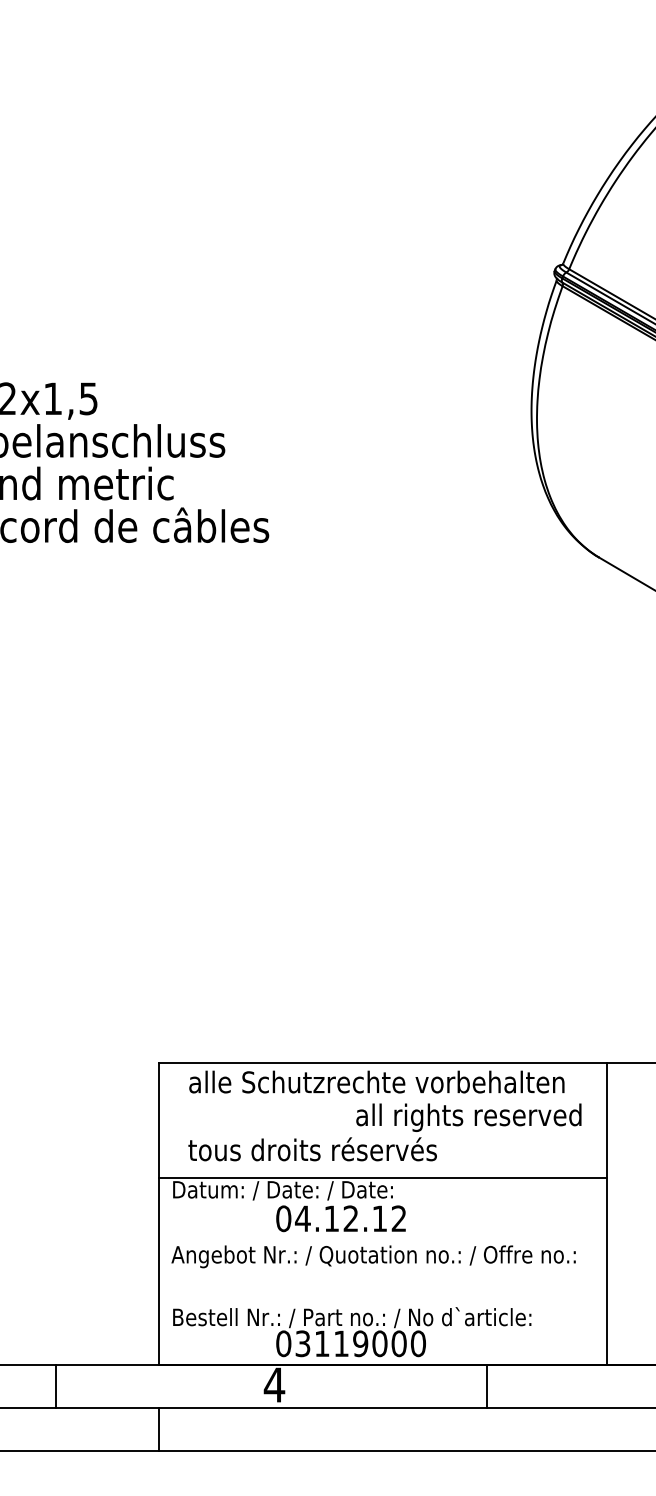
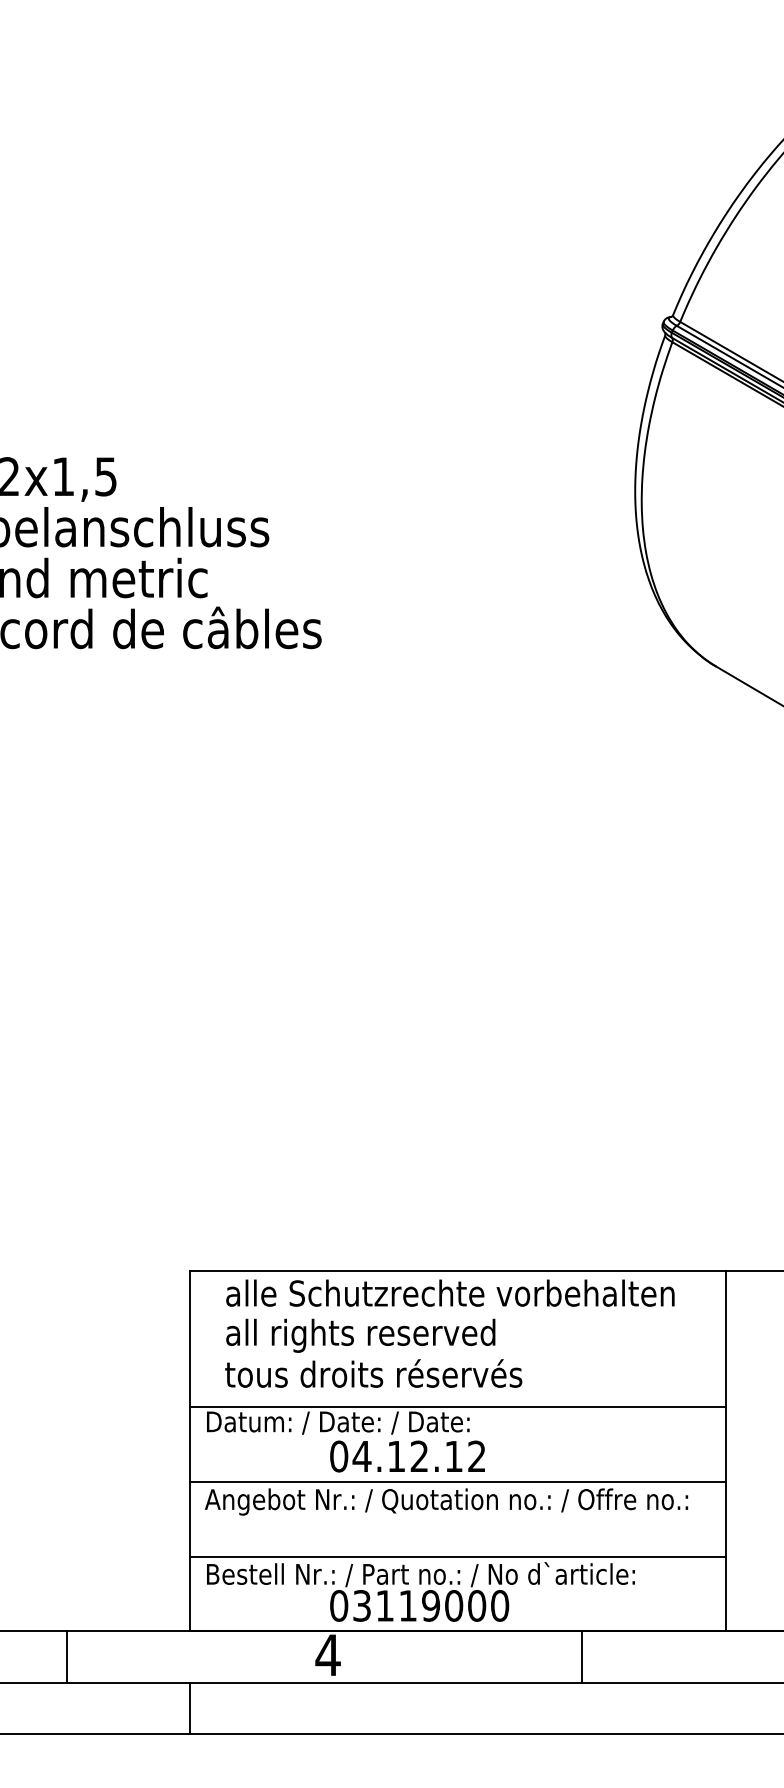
text: (468, 1117) -> (360, 1335), moved
line: (383, 1239) -> (458, 1481), added
line: (383, 1302) -> (458, 1556), added

